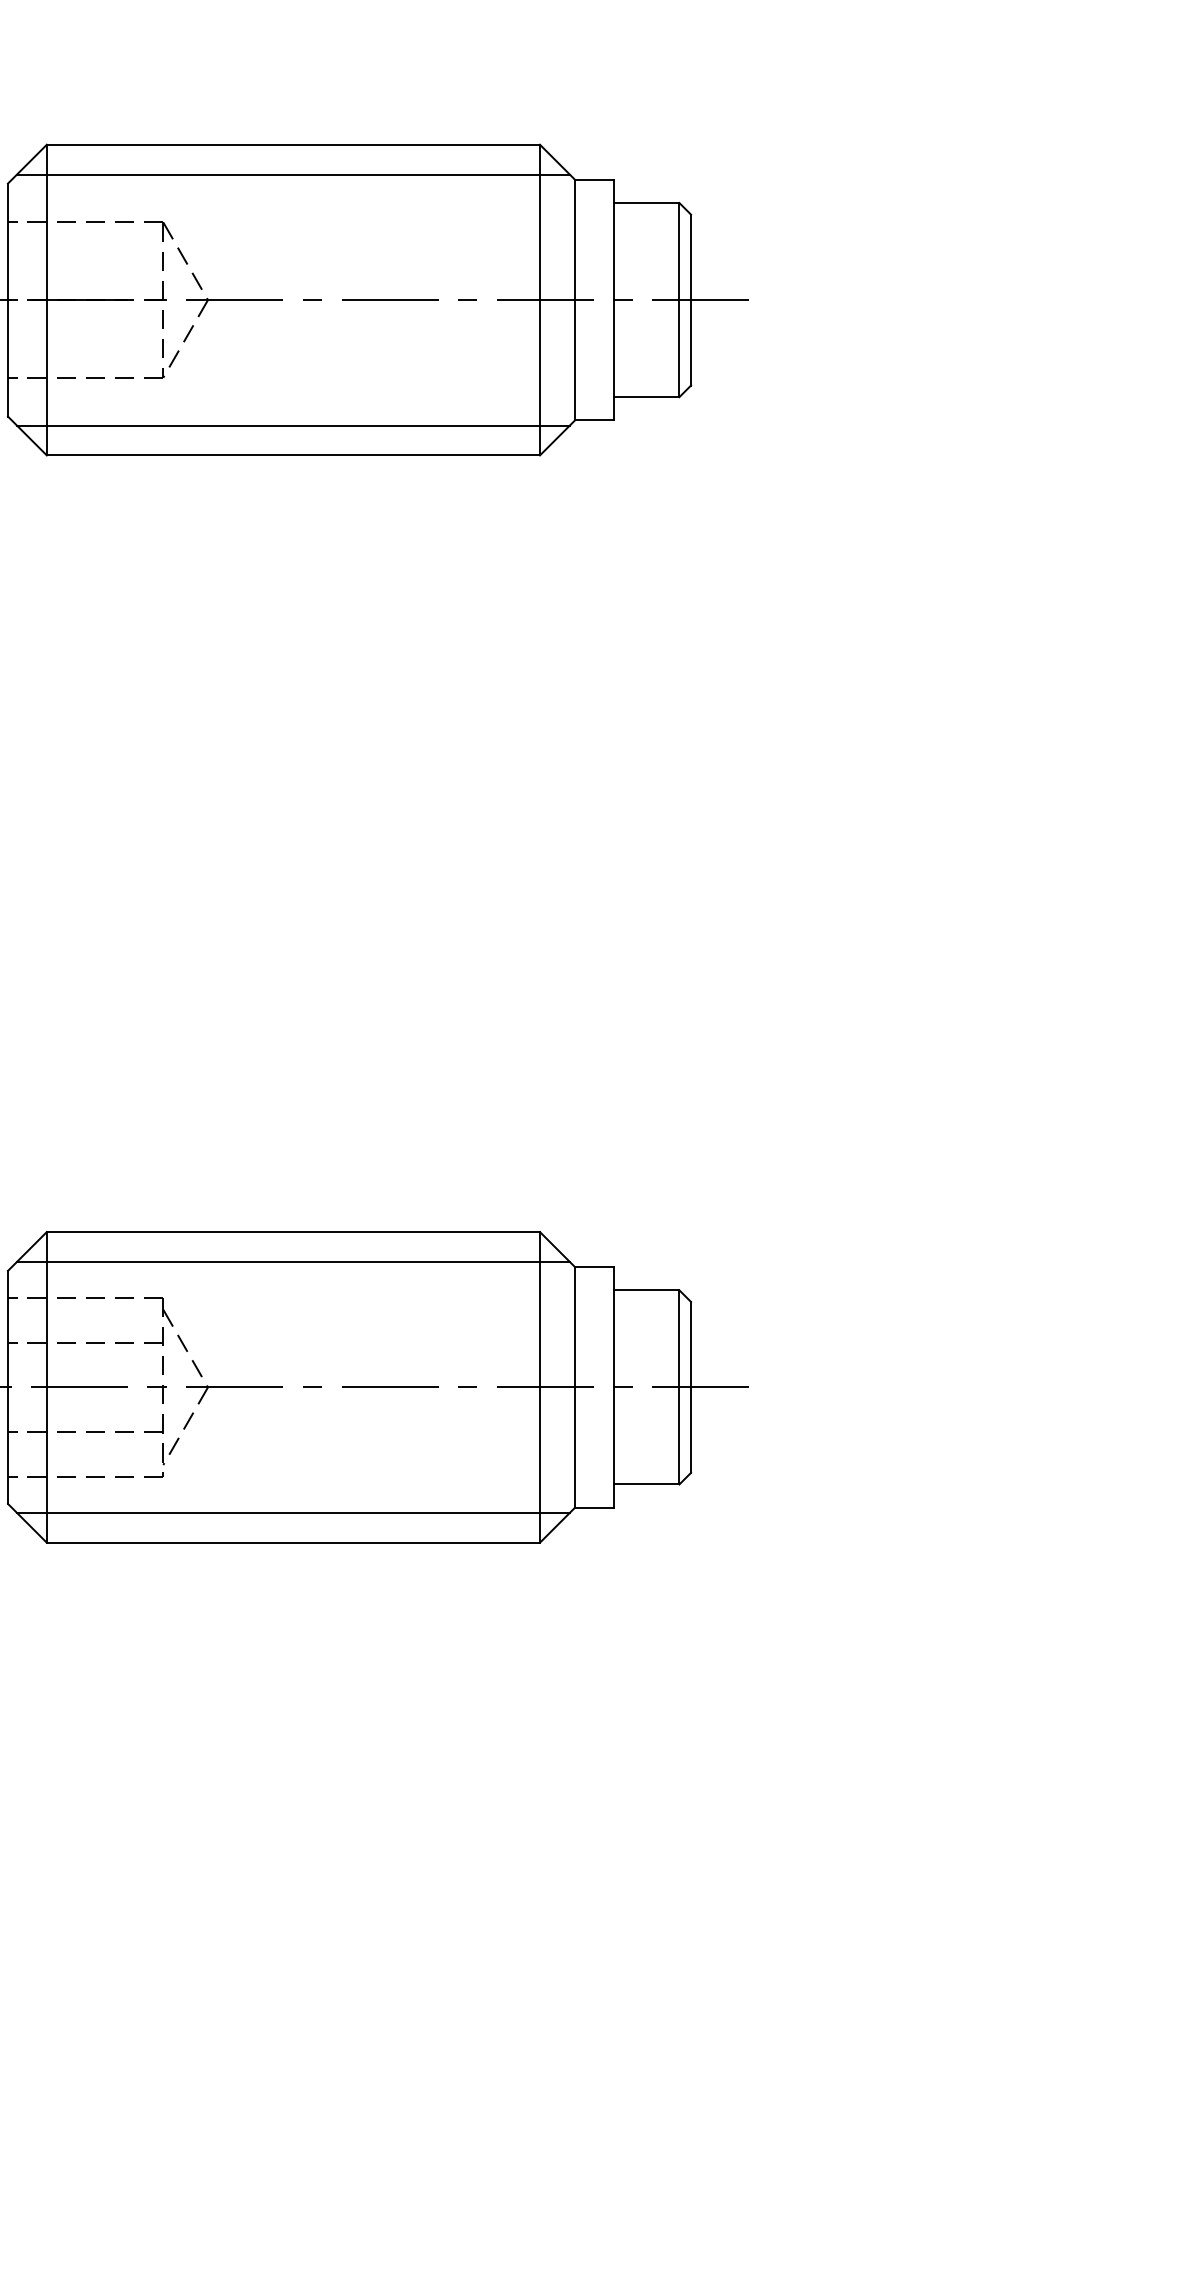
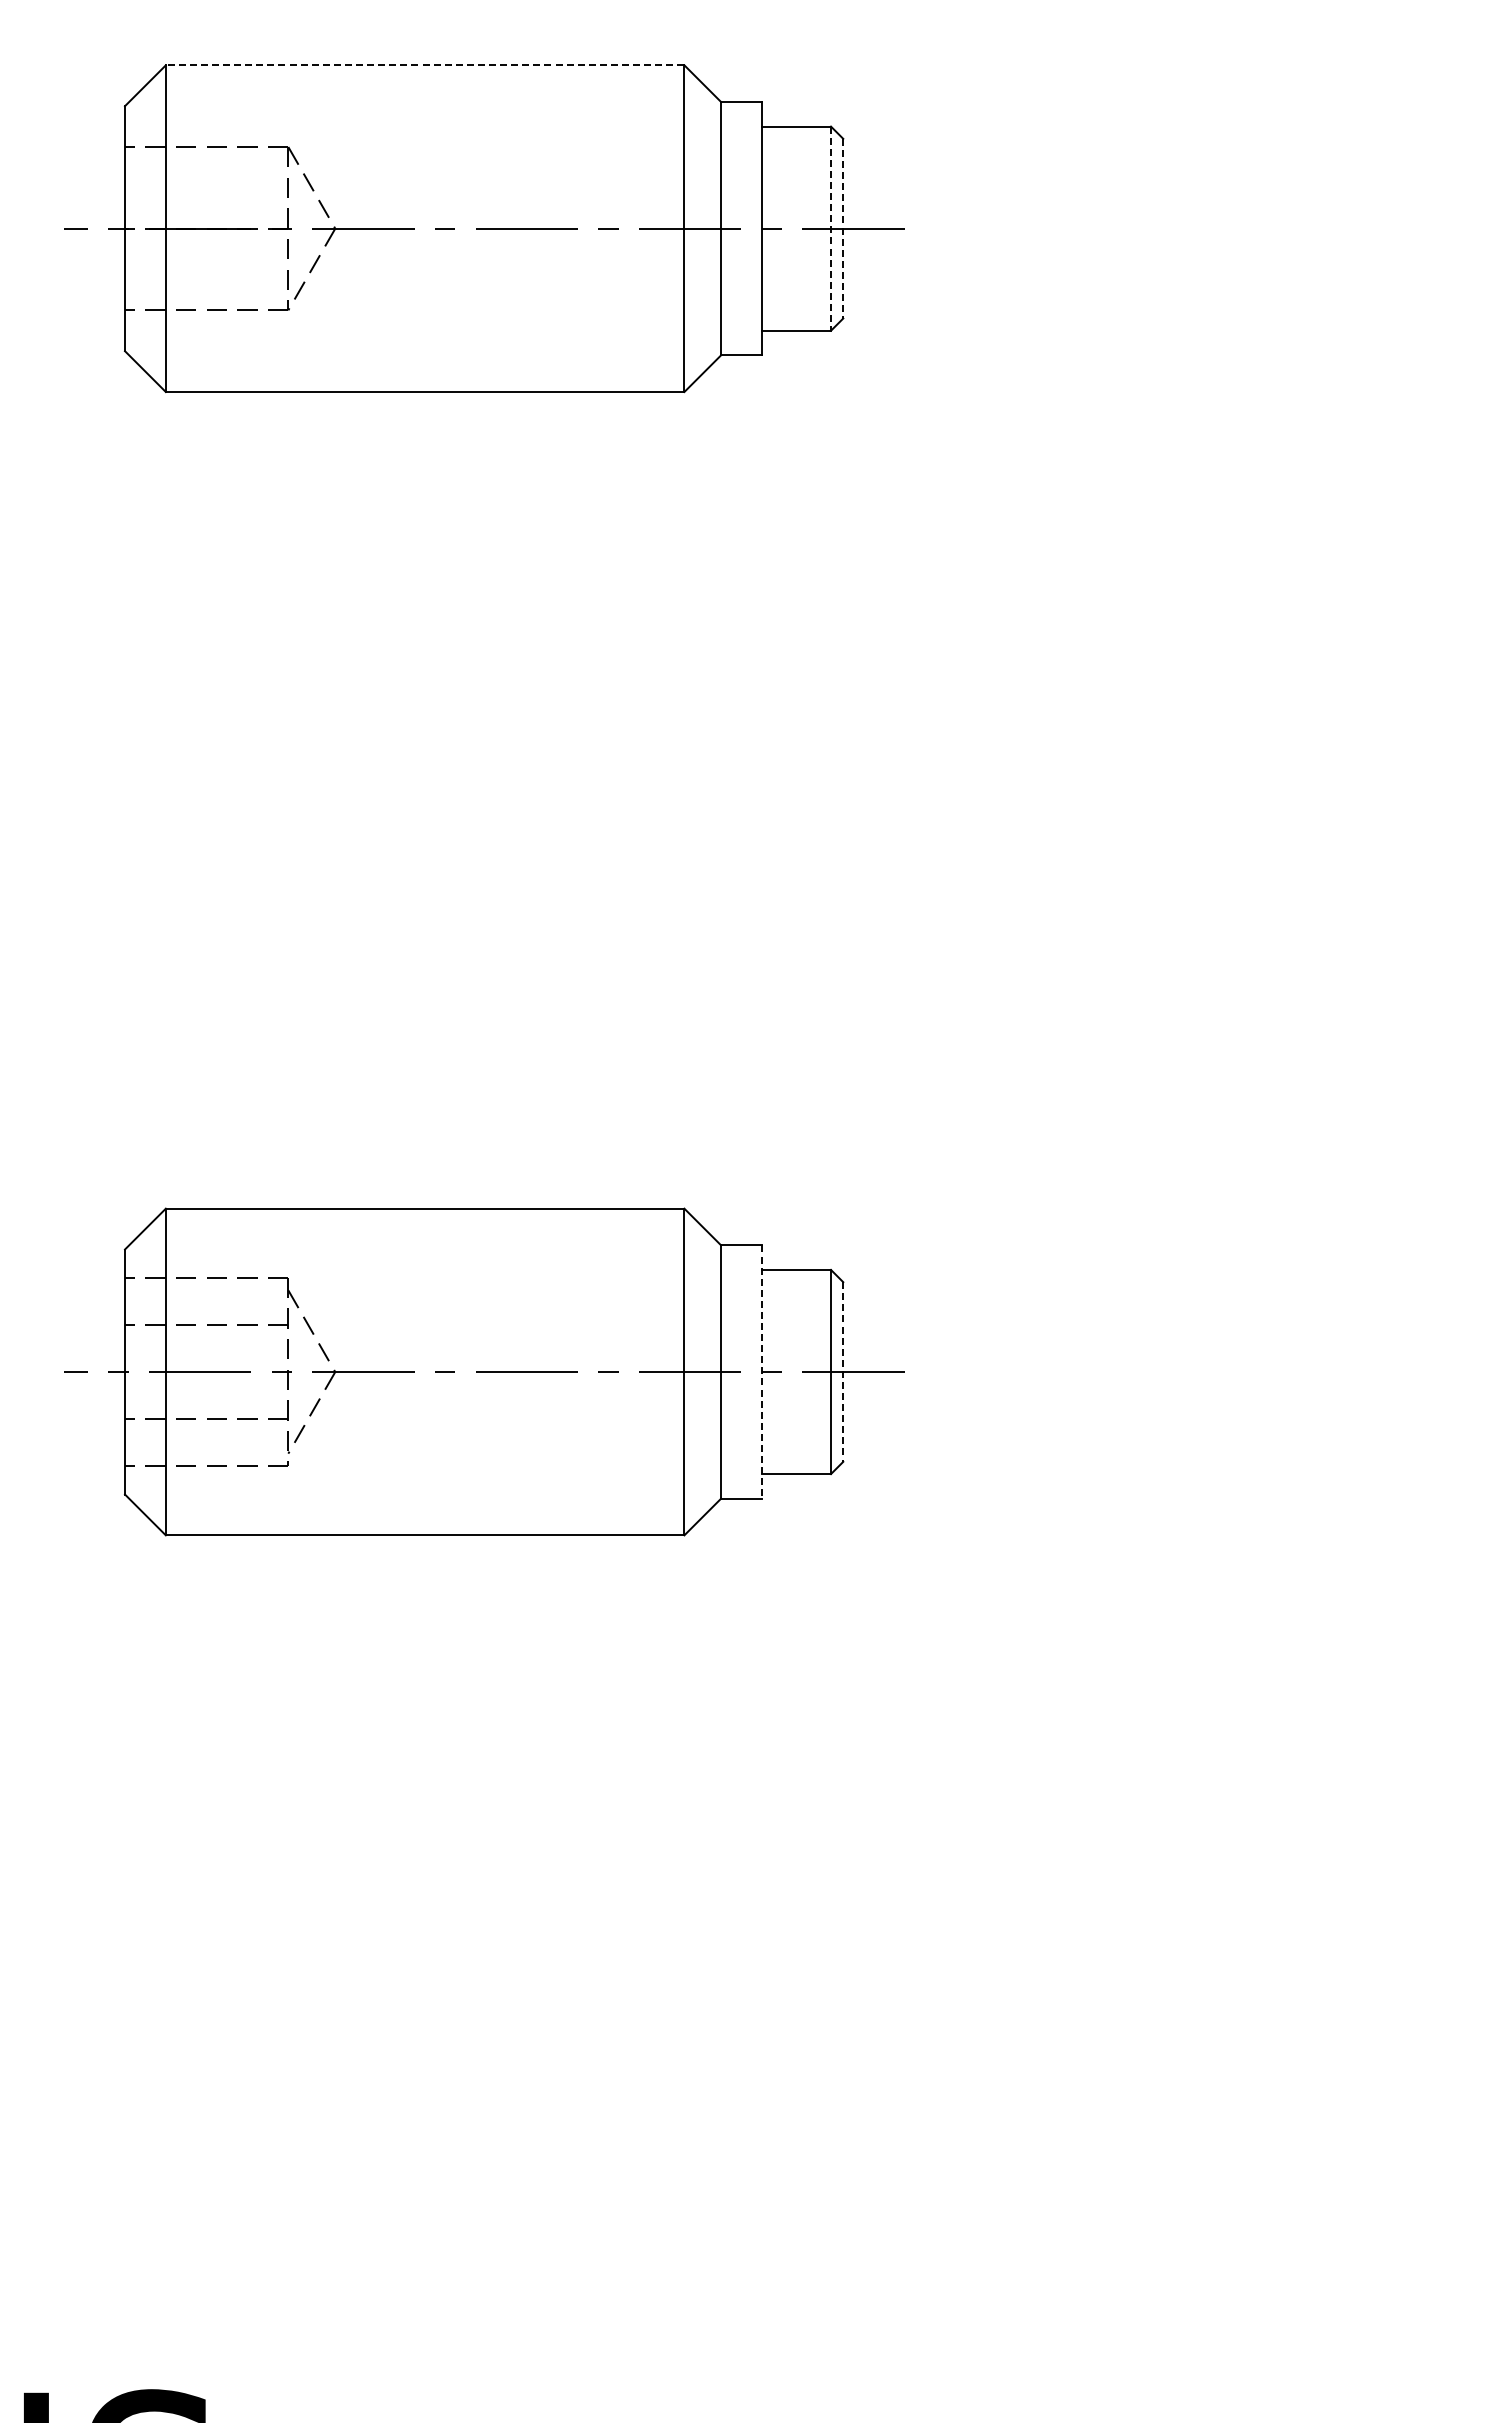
line: (292, 144) -> (424, 65), solid -> dashed
line: (292, 174) -> (424, 96), removed
line: (691, 299) -> (843, 228), solid -> dashed
line: (679, 300) -> (831, 229), solid -> dashed
line: (292, 425) -> (424, 360), removed
line: (292, 1262) -> (424, 1240), removed
line: (614, 1387) -> (762, 1372), solid -> dashed
line: (691, 1387) -> (843, 1372), solid -> dashed
line: (292, 1512) -> (424, 1503), removed

